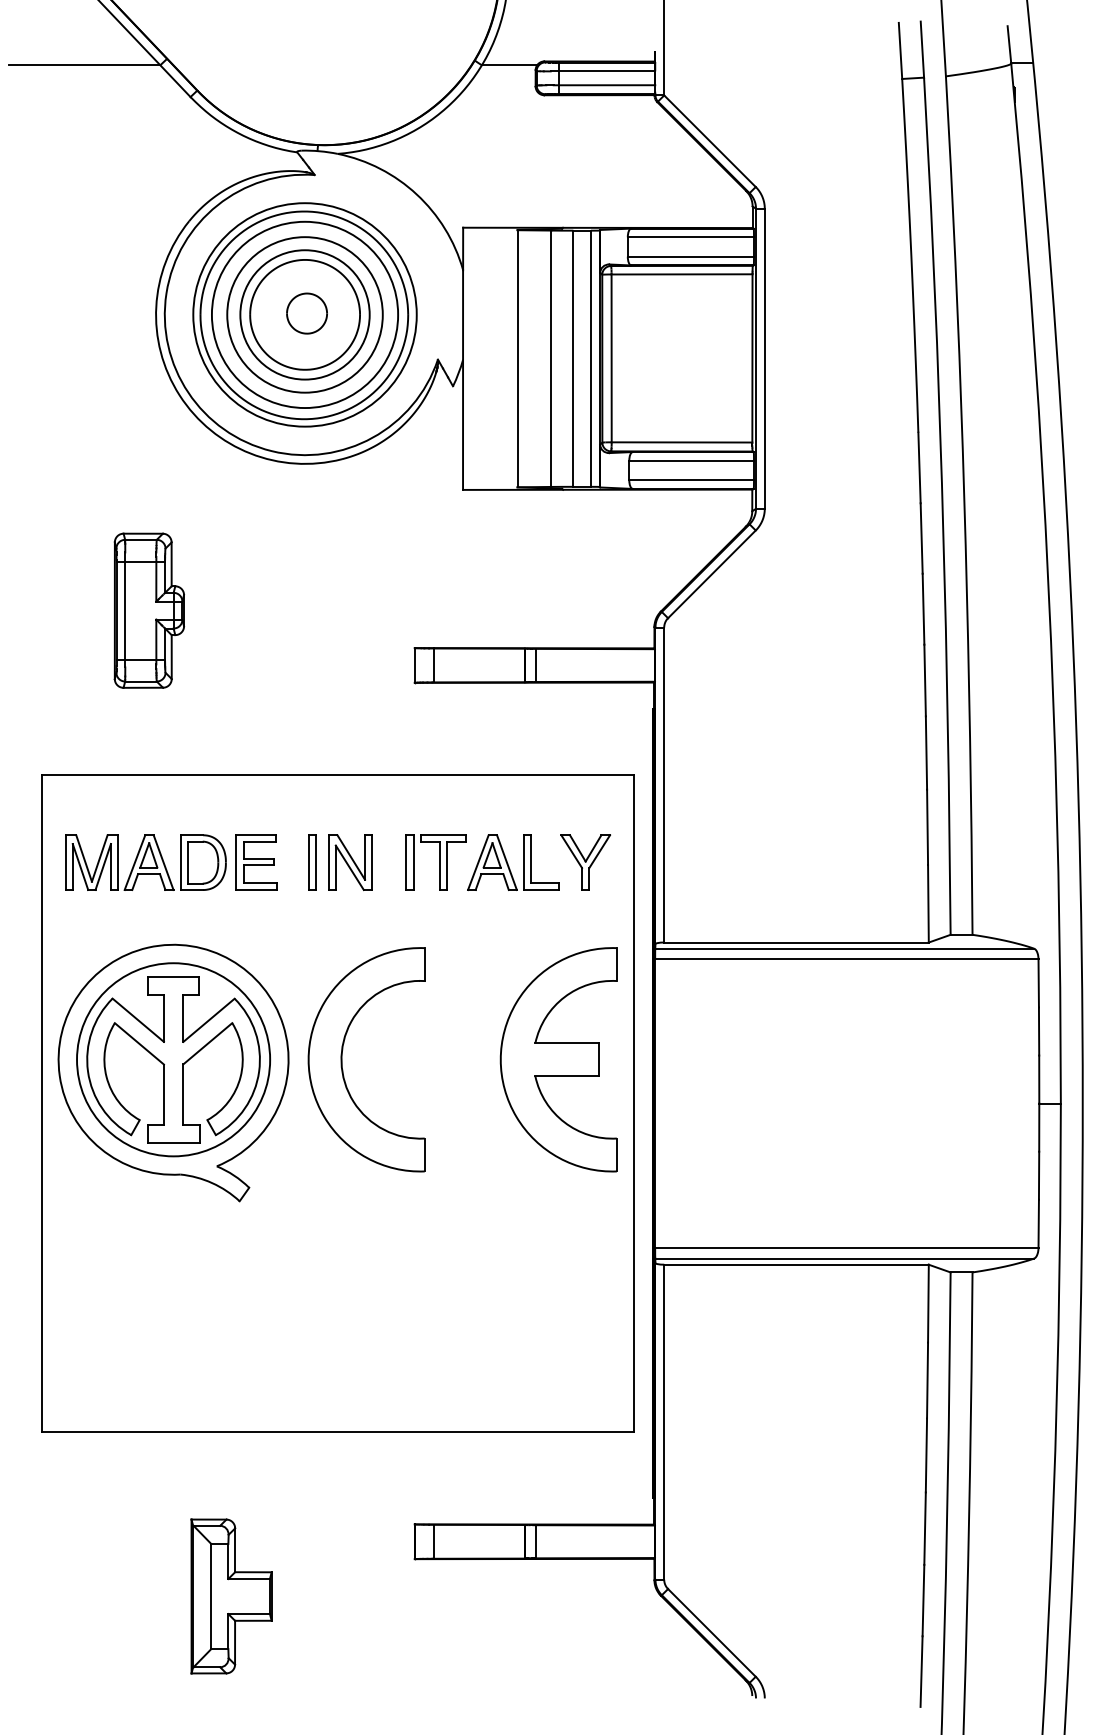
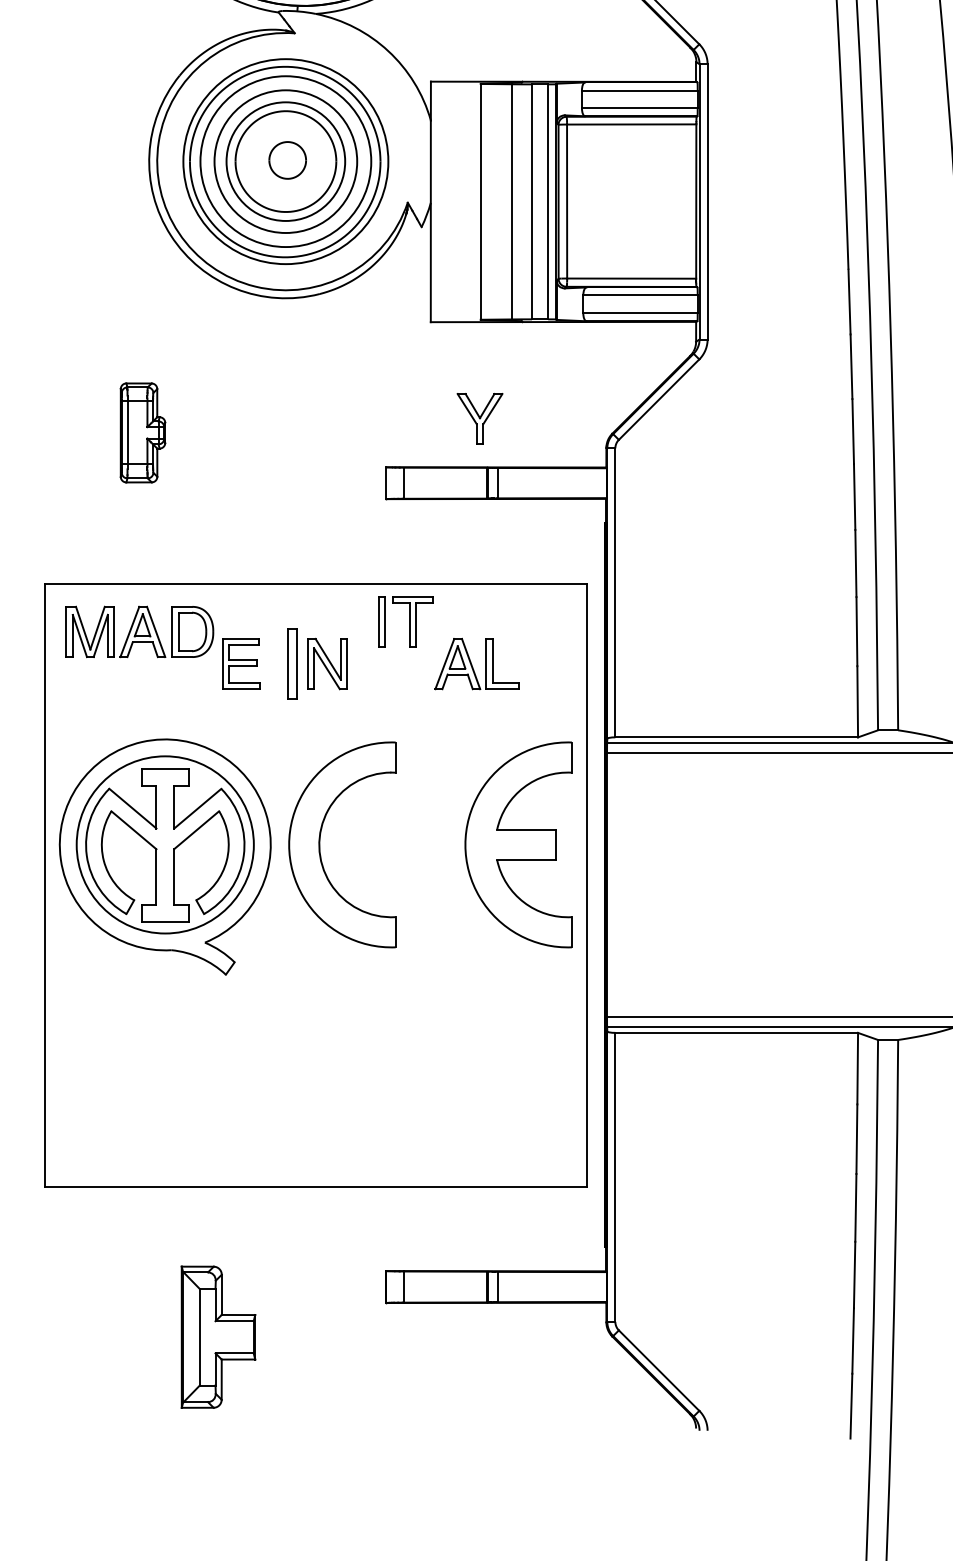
part: (148, 610) -> (142, 432), size x0.7
part: (145, 862) -> (139, 631), moved
part: (312, 862) -> (292, 663), size x1.4
part: (435, 862) -> (405, 621), moved
part: (585, 862) -> (479, 419), moved

